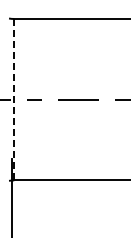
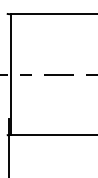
line: (14, 99) -> (10, 74), dashed -> solid

